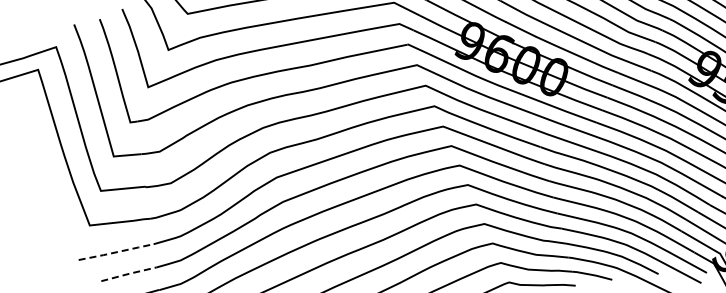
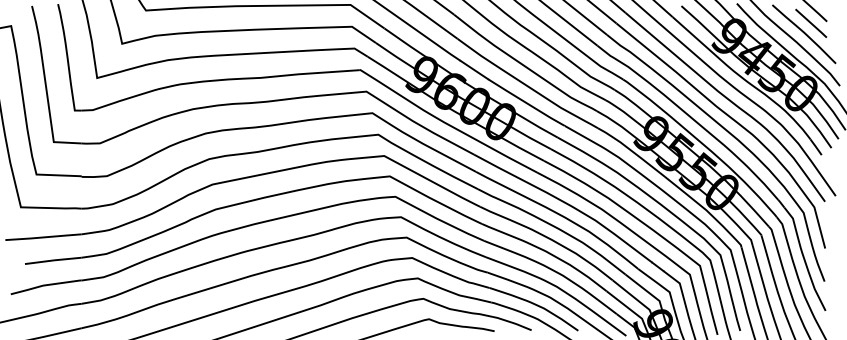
line: (116, 252) -> (43, 237), dashed -> solid
line: (130, 273) -> (54, 260), dashed -> solid

